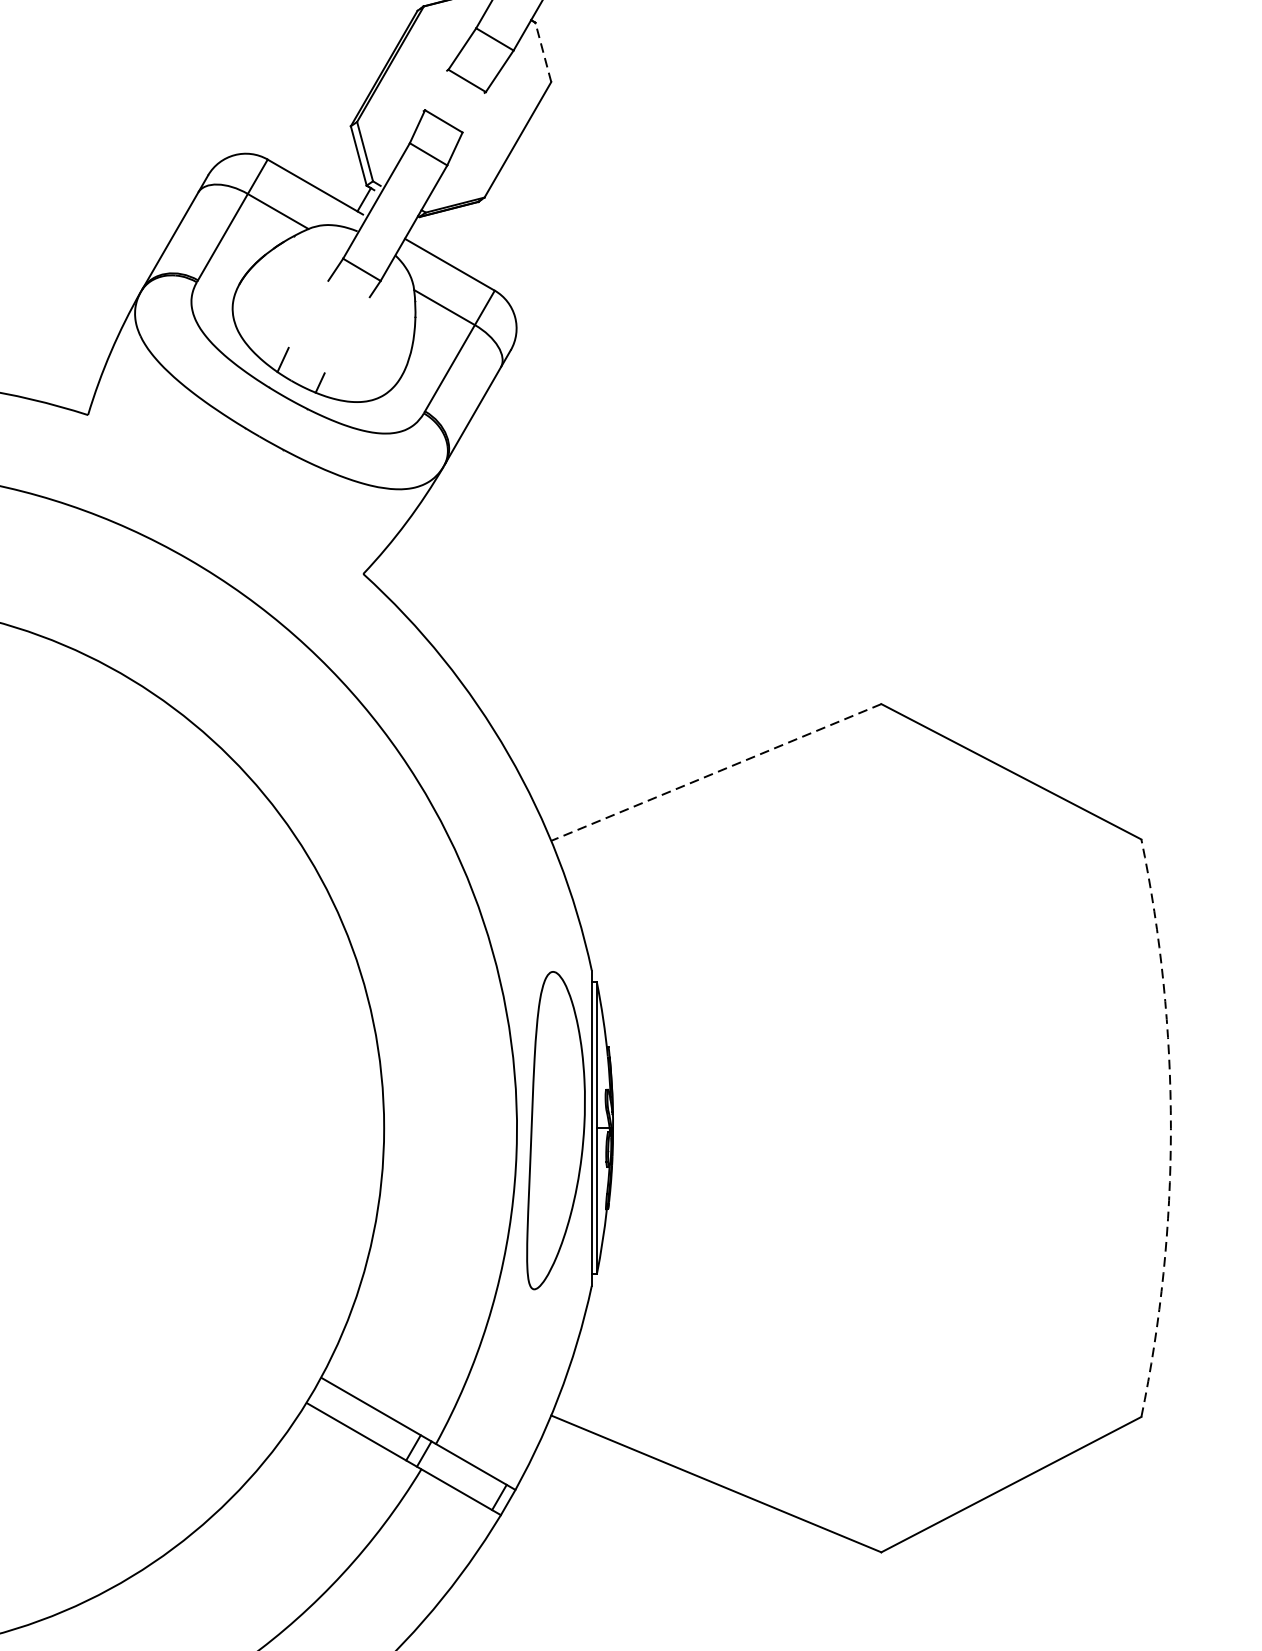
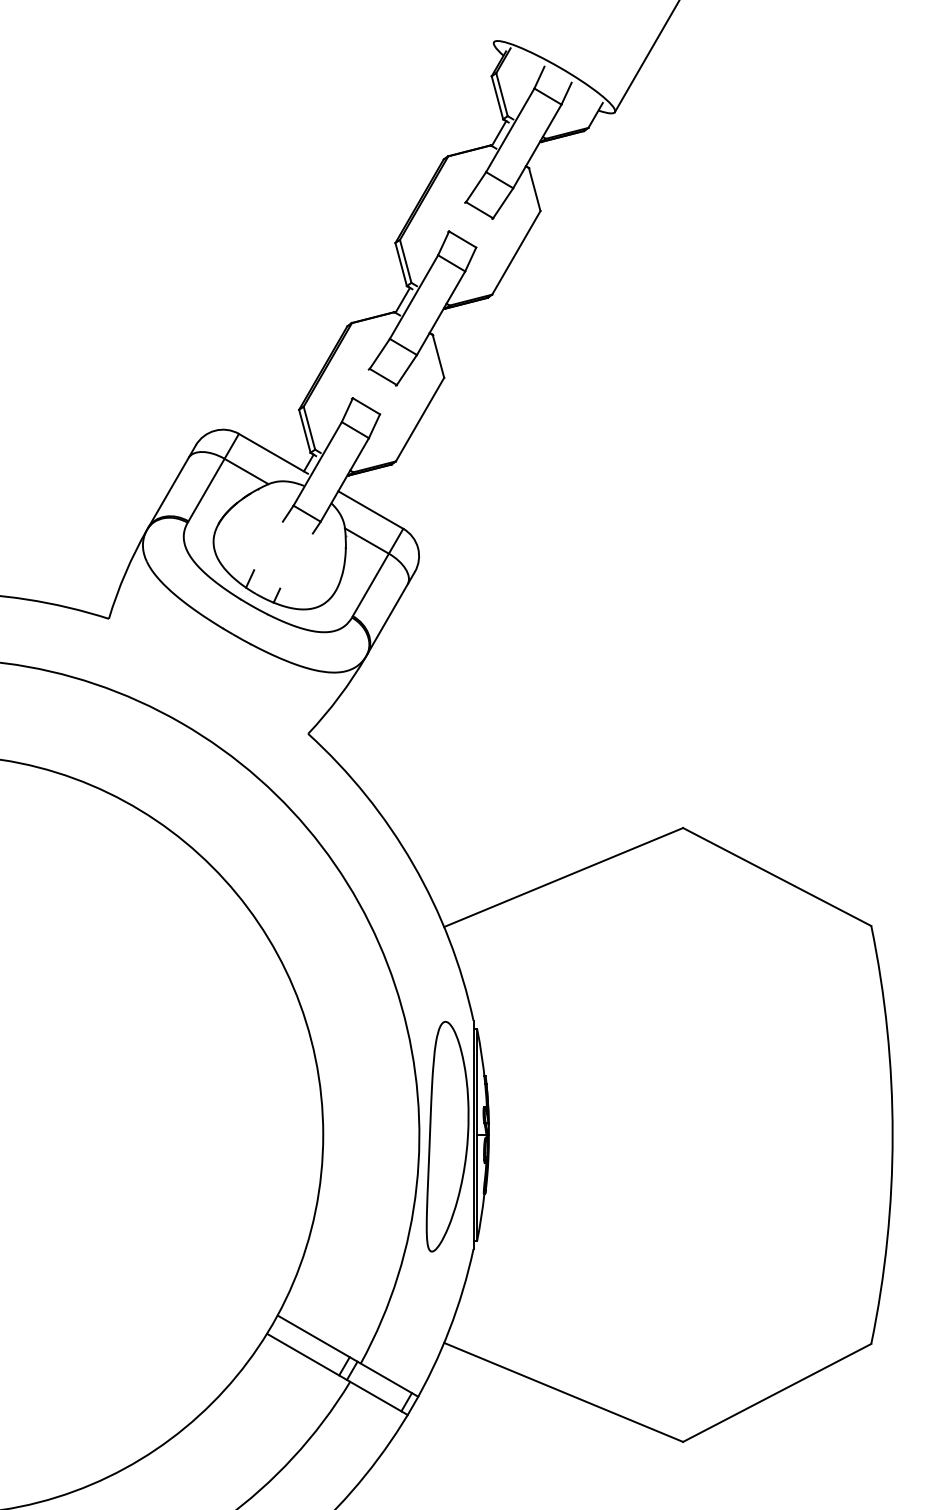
line: (543, 51) -> (438, 355), dashed -> solid
line: (716, 772) -> (563, 877), dashed -> solid
arc: (1170, 1127) -> (892, 1134), dashed -> solid

